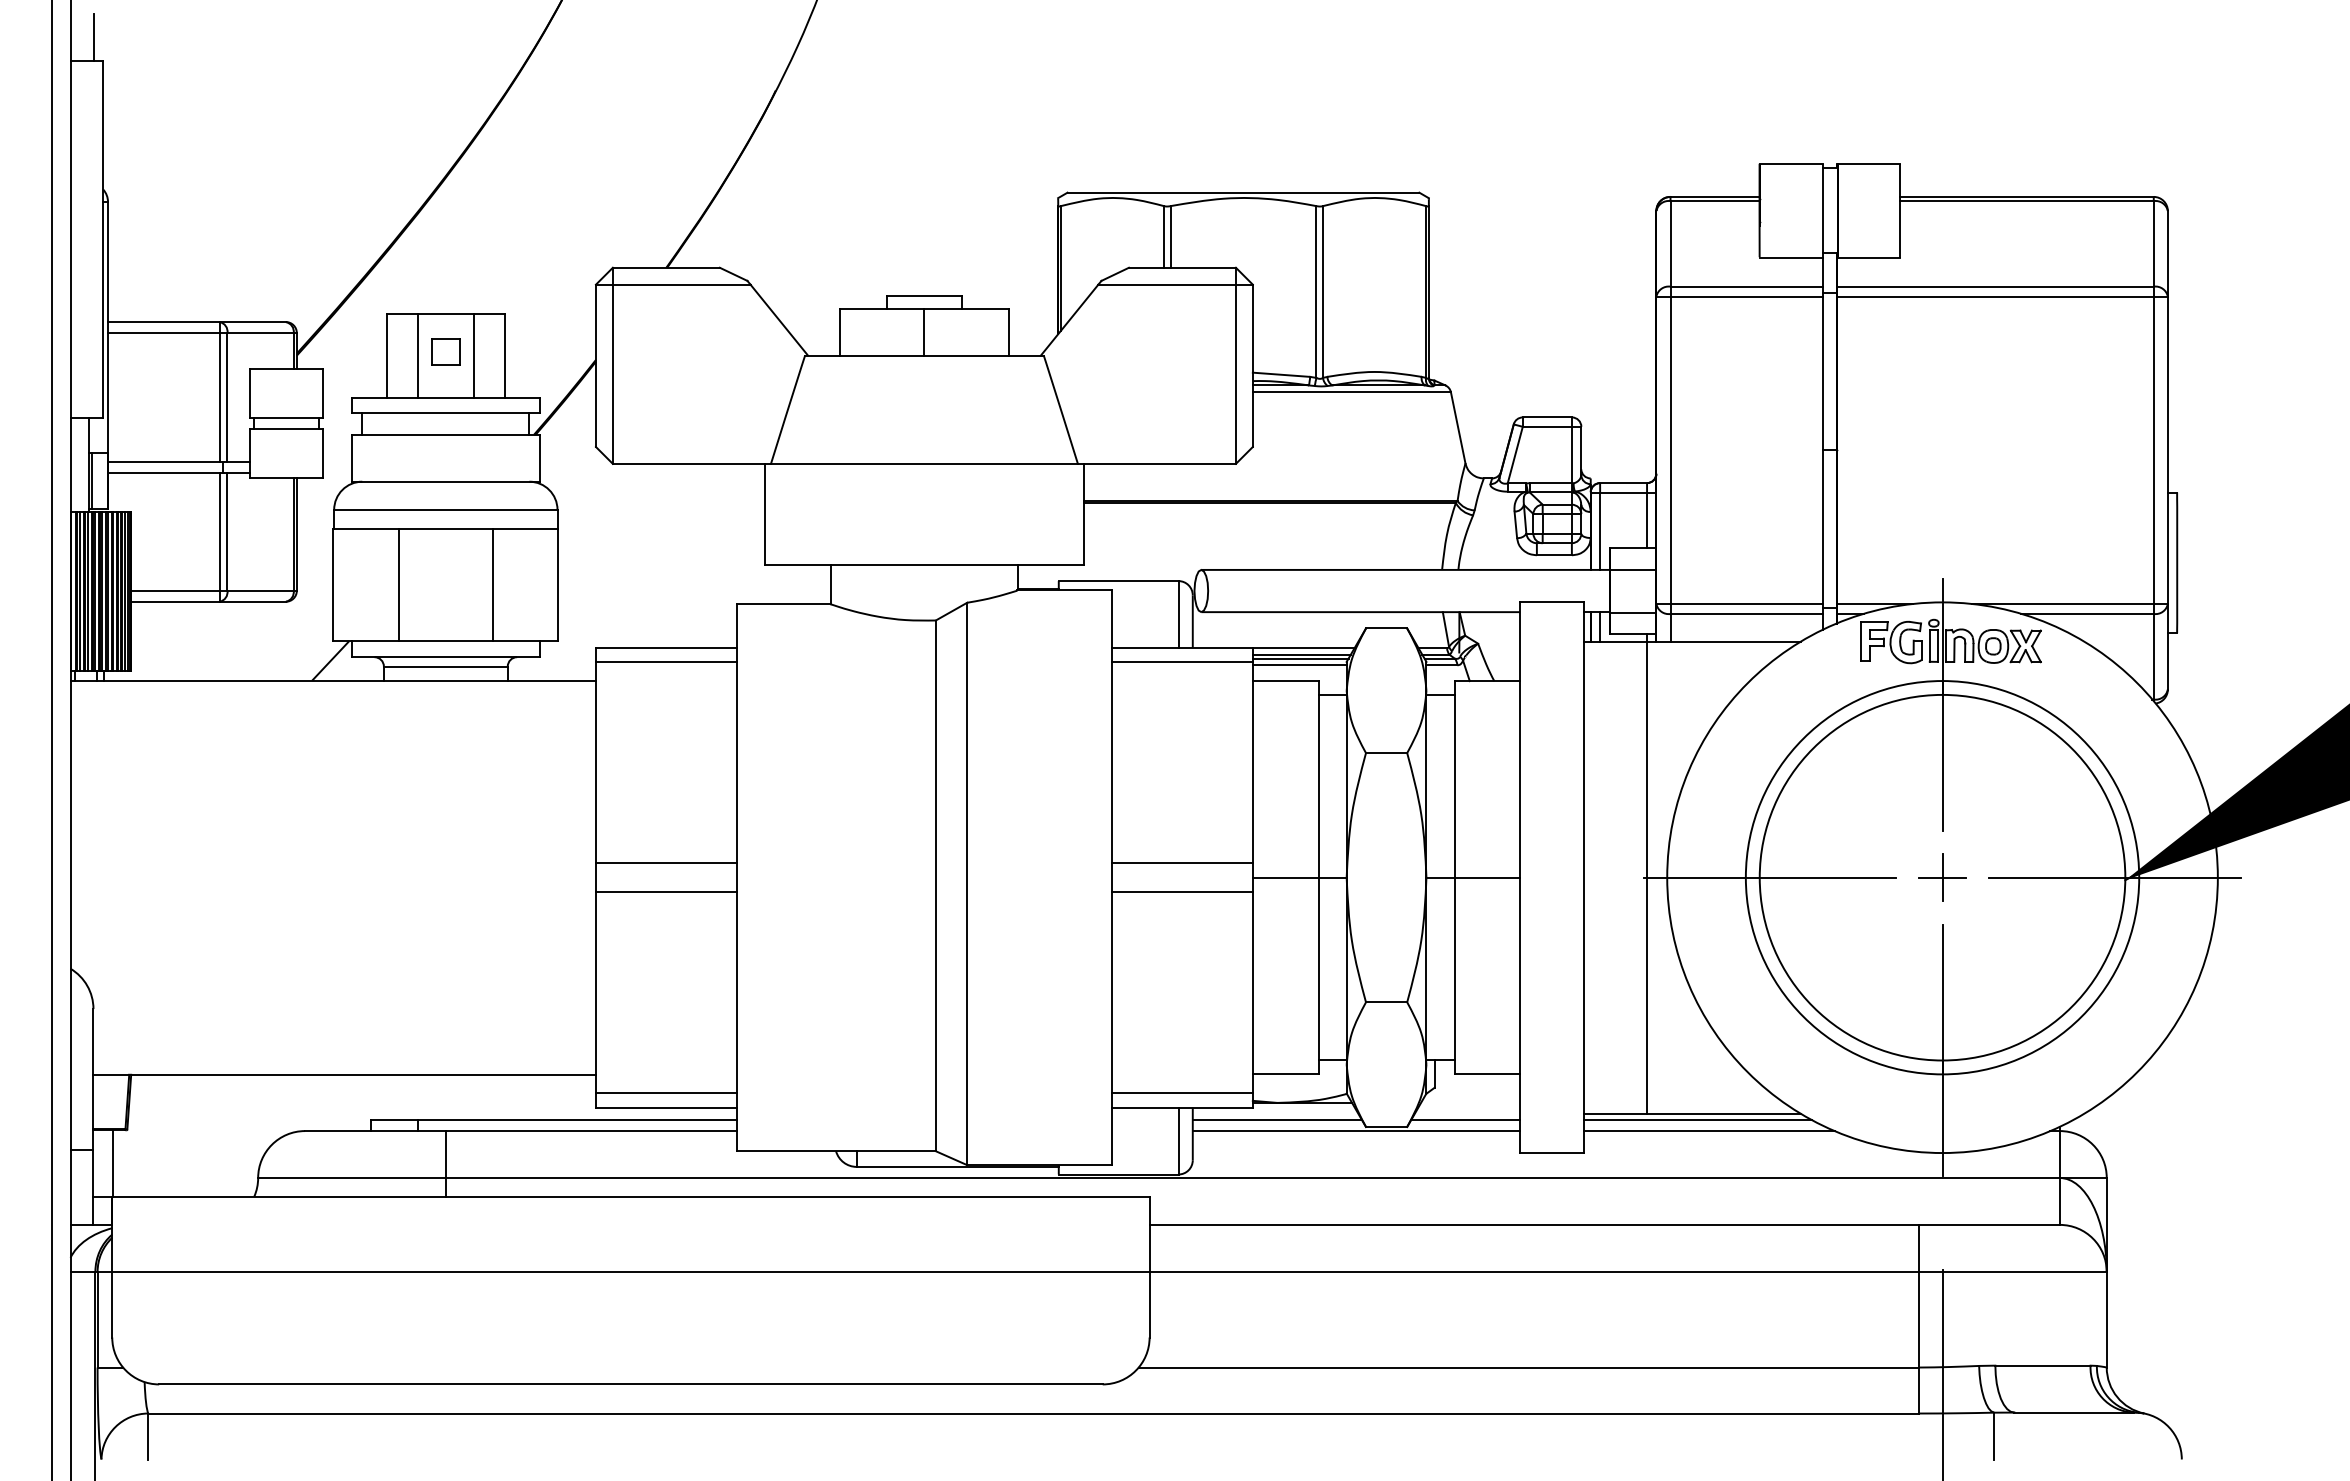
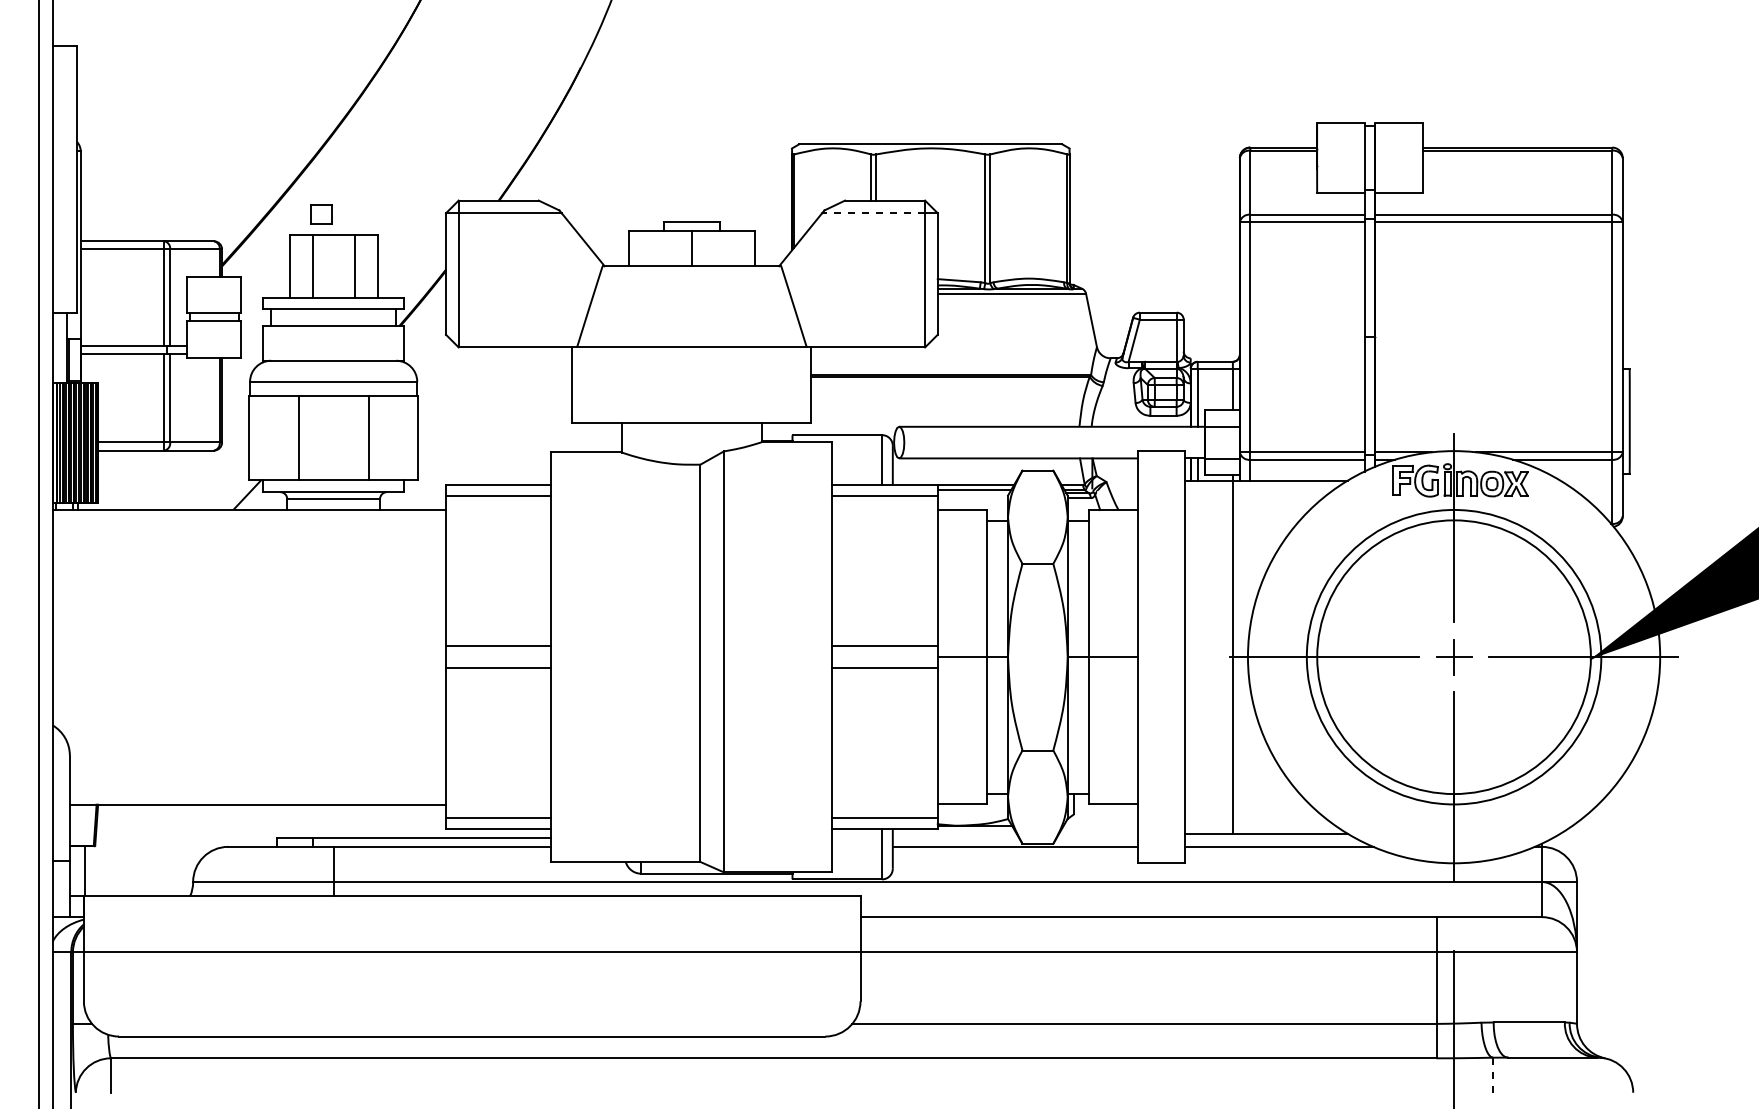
line: (93, 37) -> (69, 28), removed
line: (1167, 284) -> (873, 213), solid -> dashed
part: (445, 351) -> (321, 213), moved
line: (1300, 658) -> (973, 493), removed
line: (1299, 665) -> (972, 498), removed
line: (1276, 1119) -> (955, 838), removed
line: (1465, 1119) -> (1096, 838), removed
line: (1697, 1119) -> (1270, 838), removed
line: (1994, 1435) -> (1492, 1074), solid -> dashed

